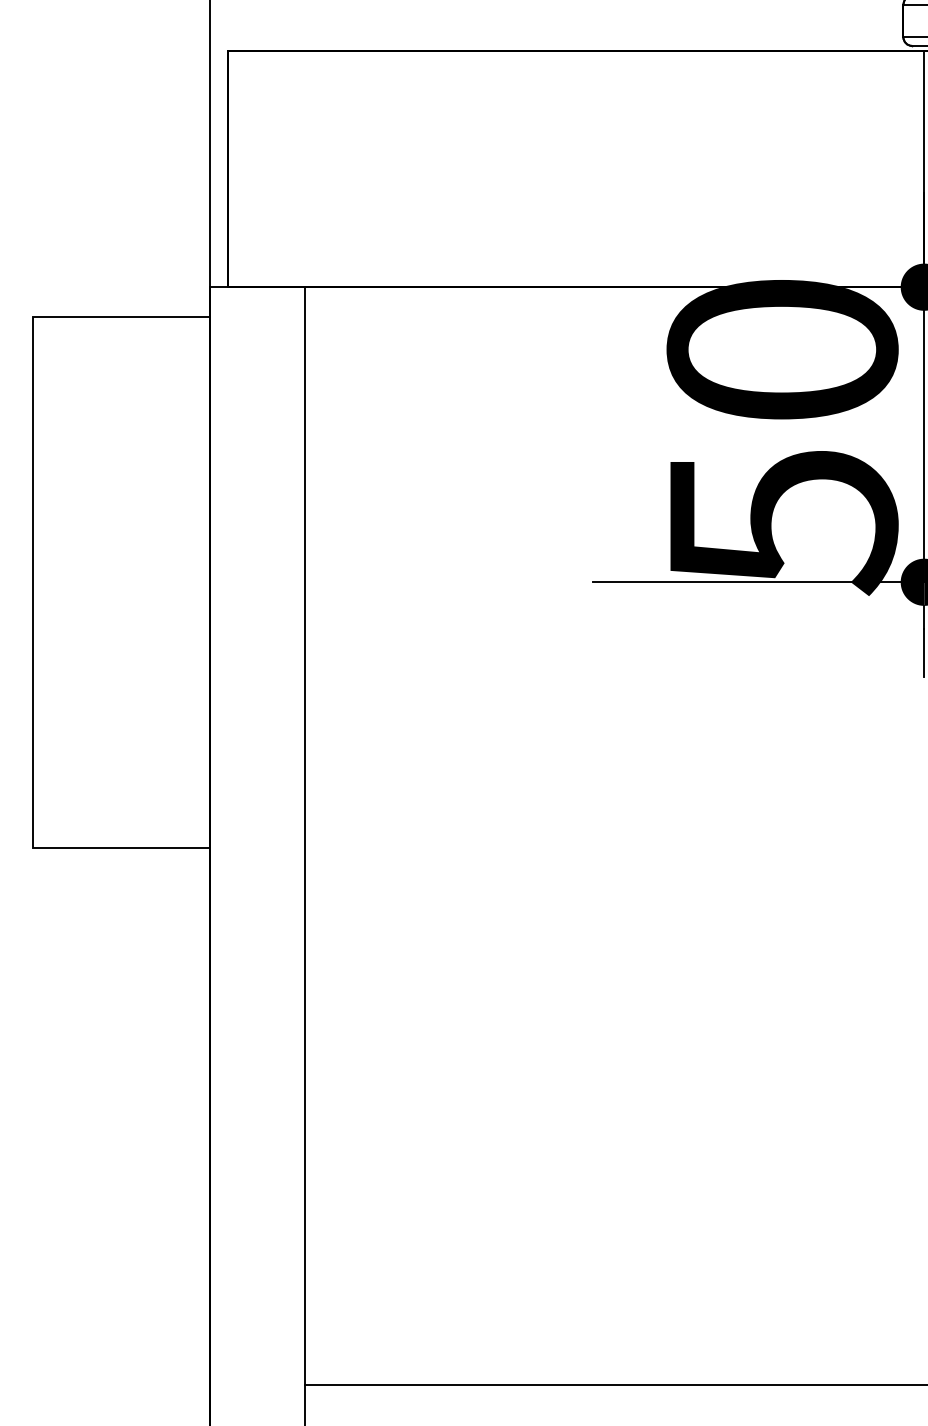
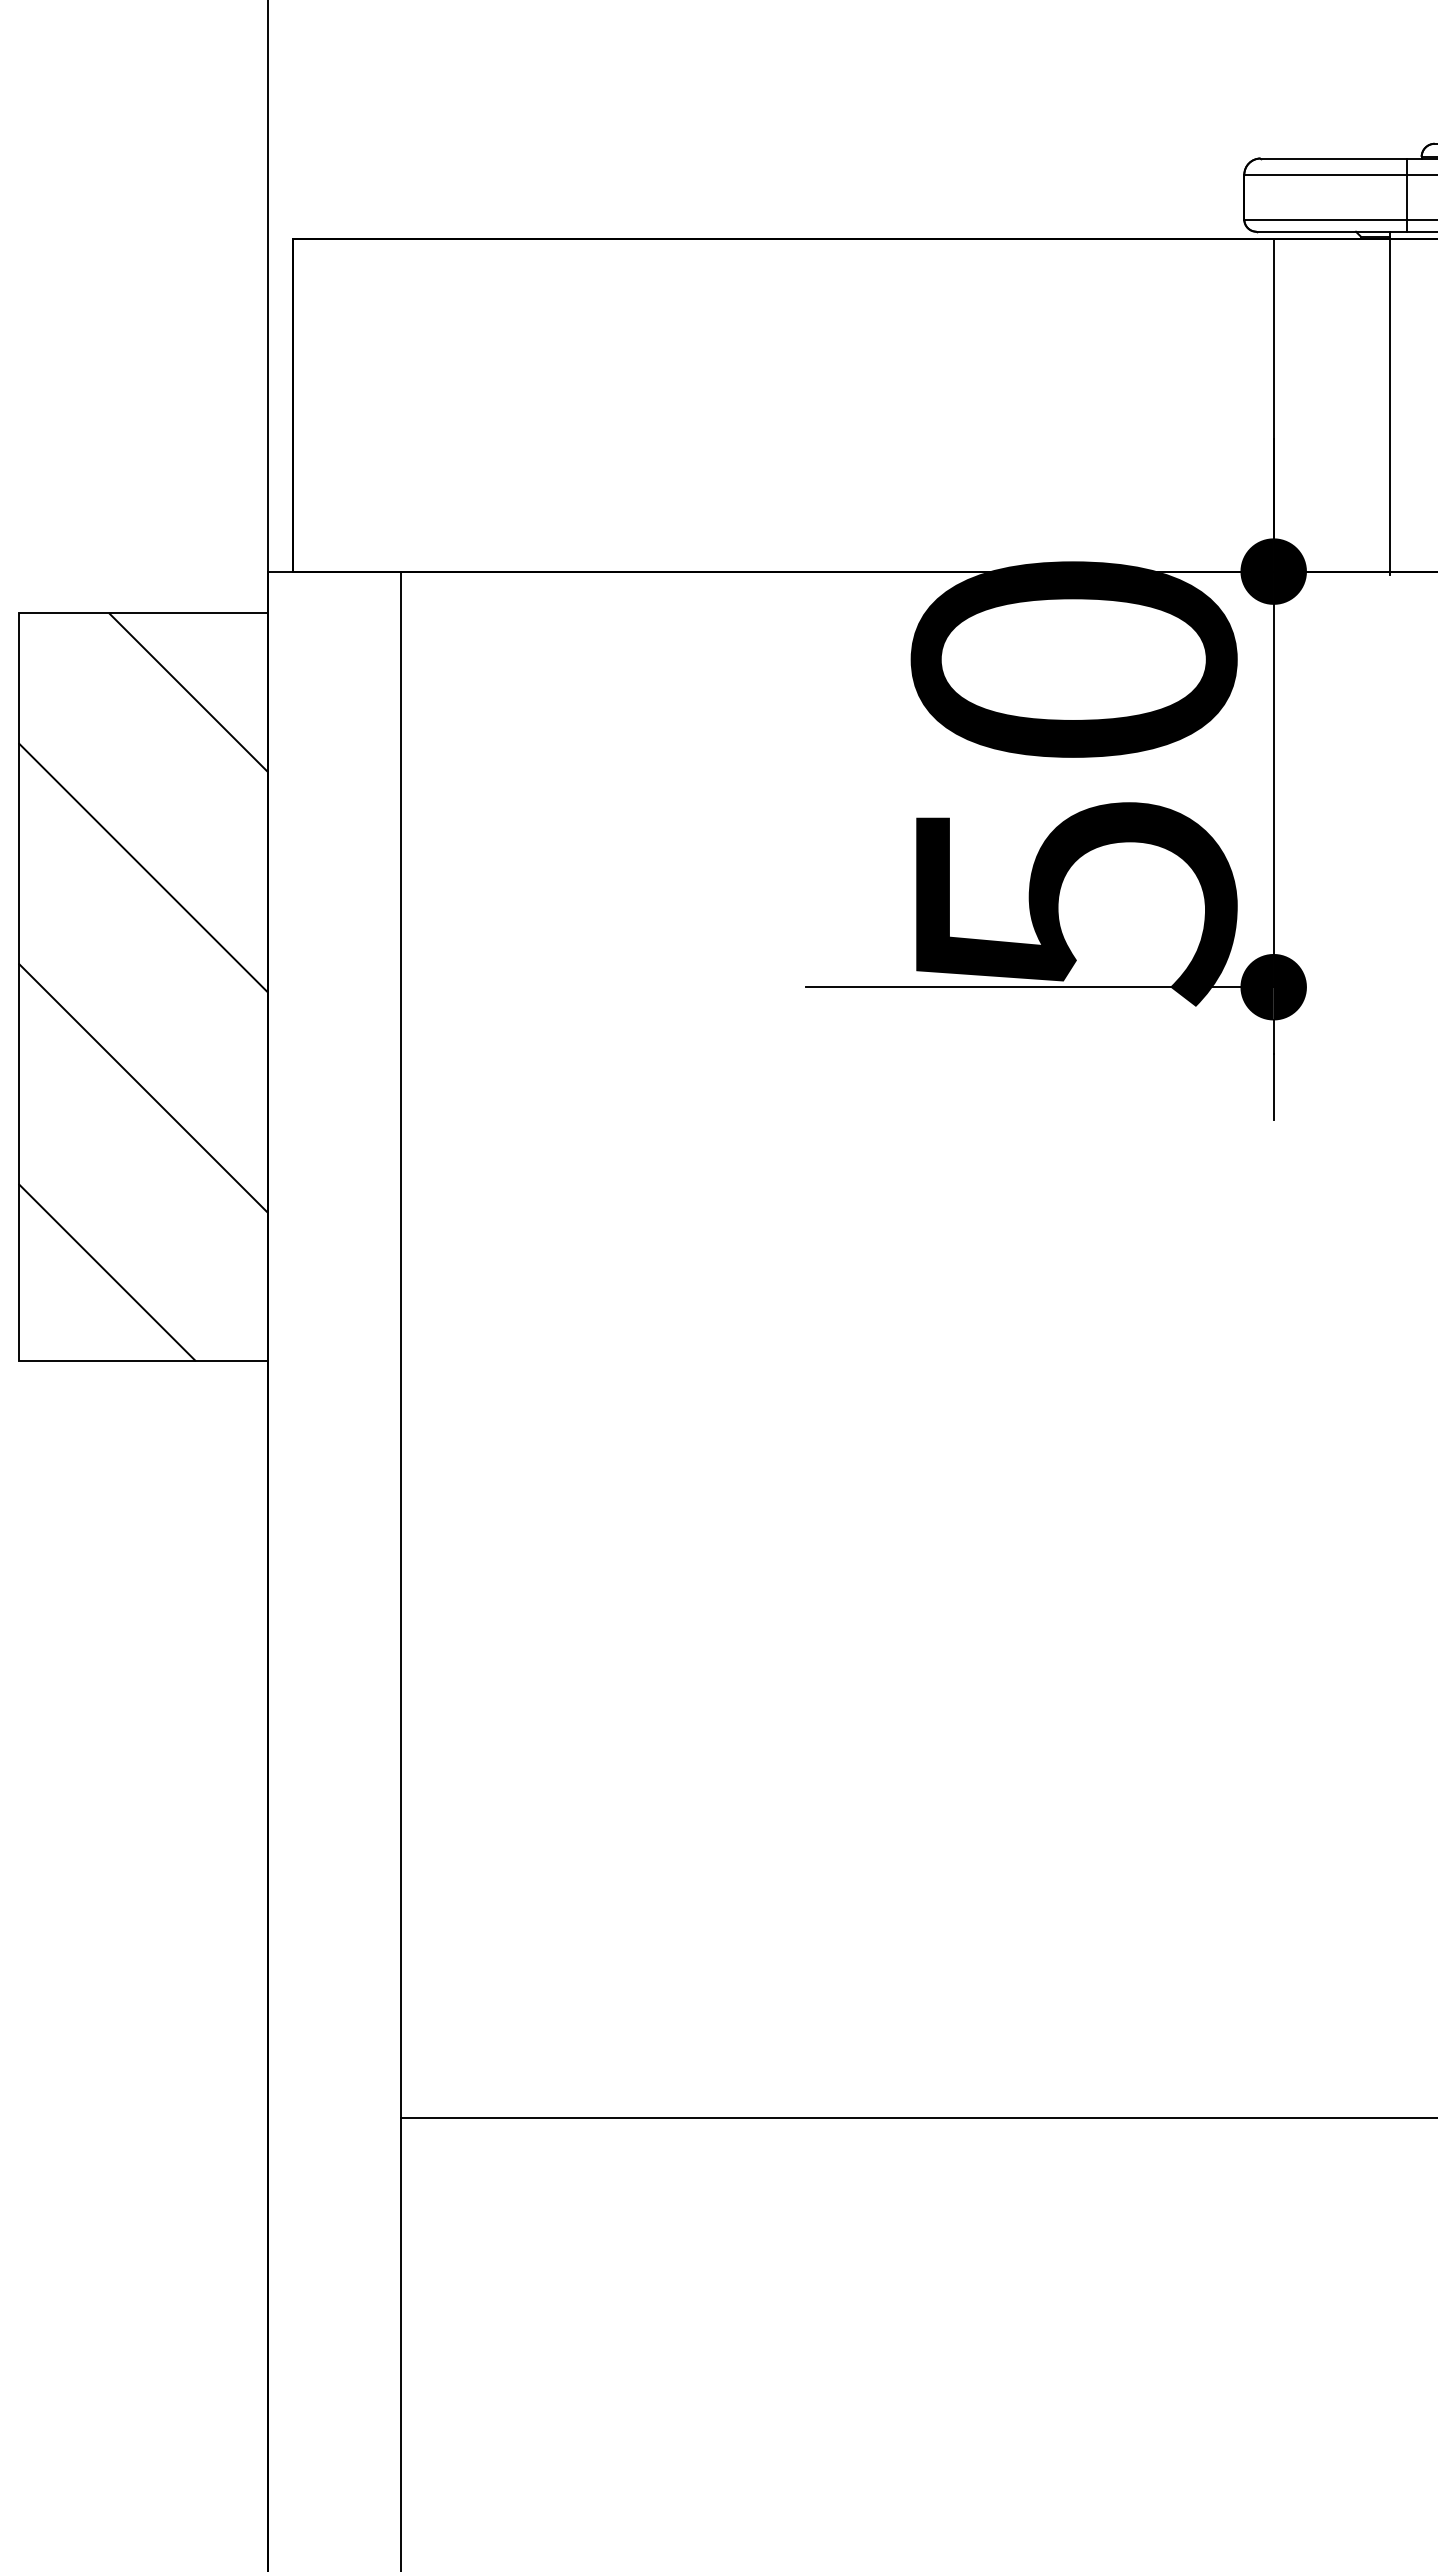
hatch: (121, 582) -> (142, 987), added

